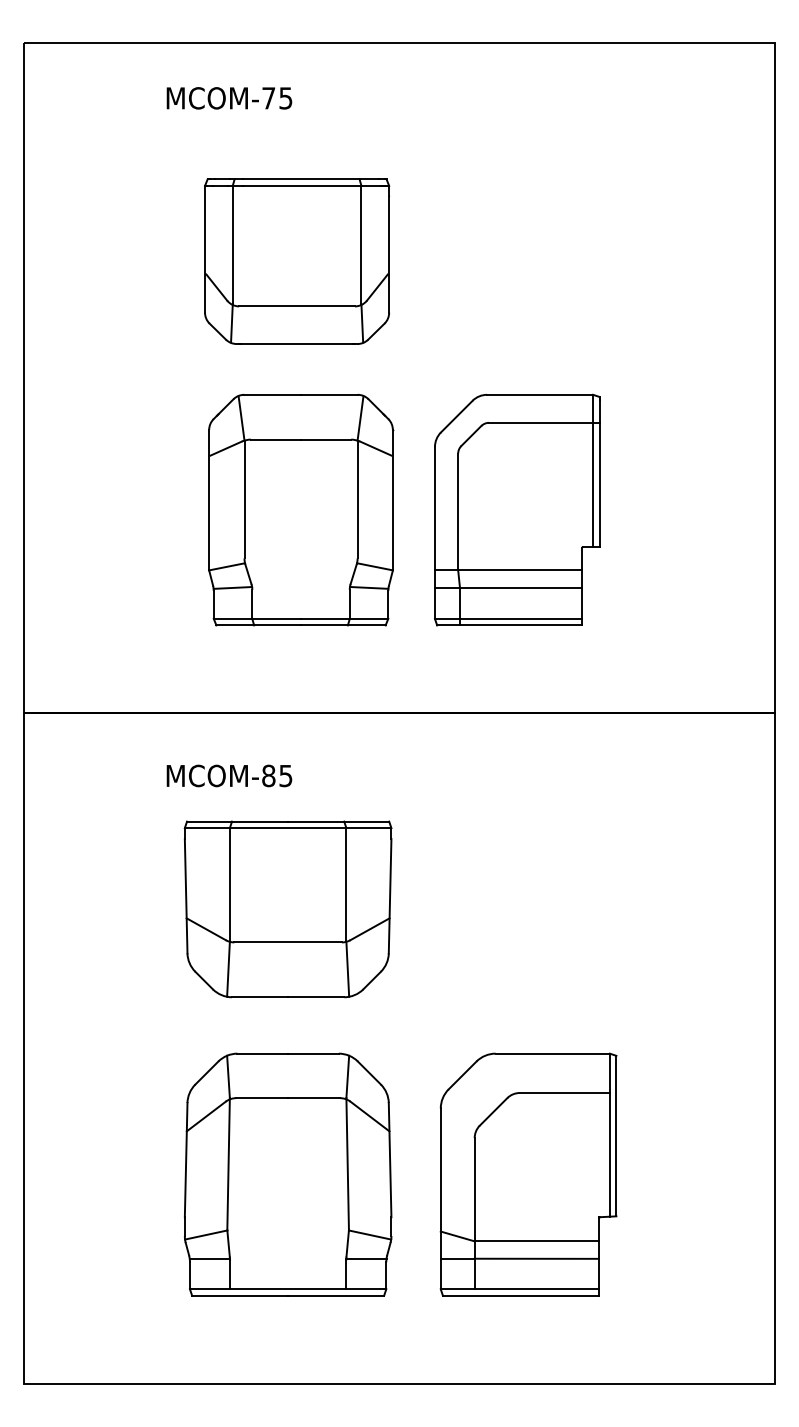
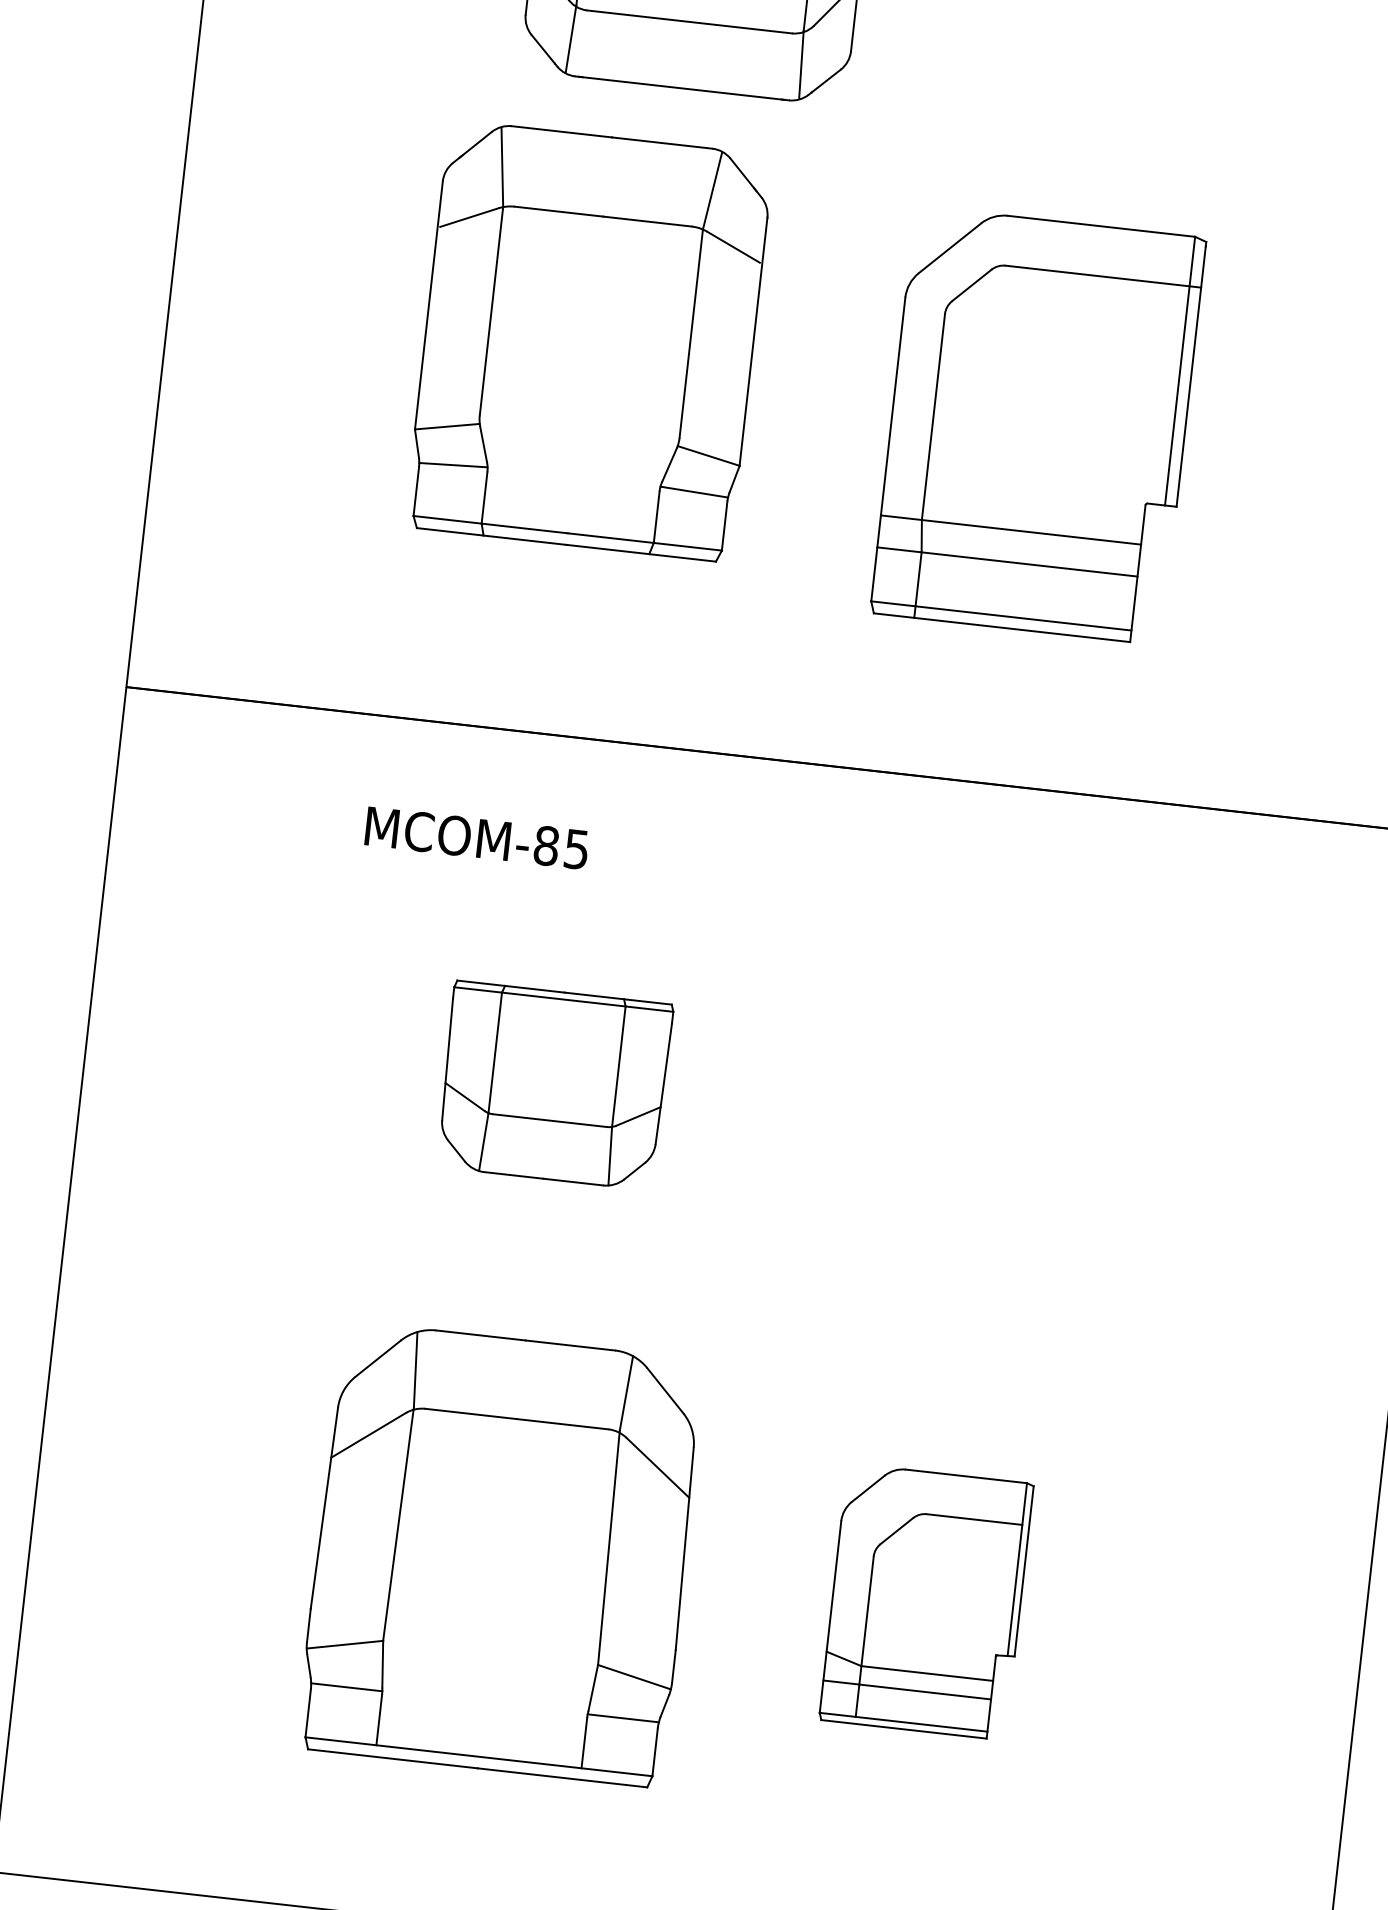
part: (301, 510) -> (590, 341), moved
part: (287, 909) -> (553, 1085), size x0.6
part: (528, 1174) -> (926, 1601), size x0.6

